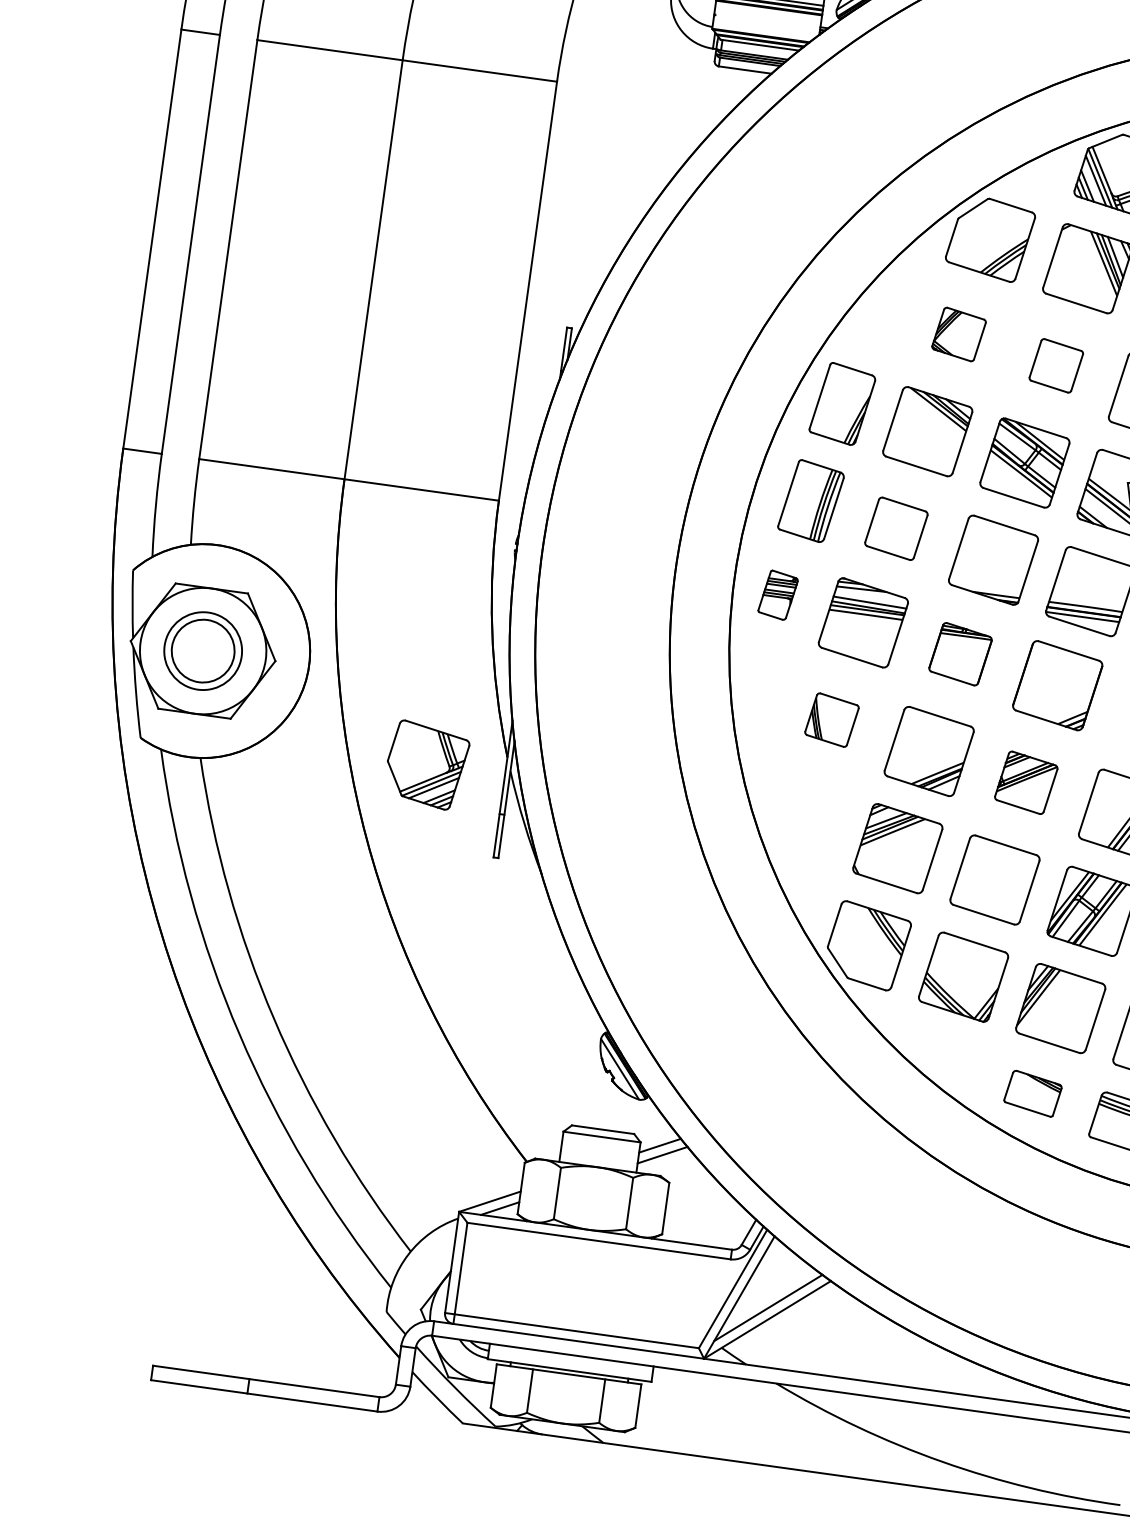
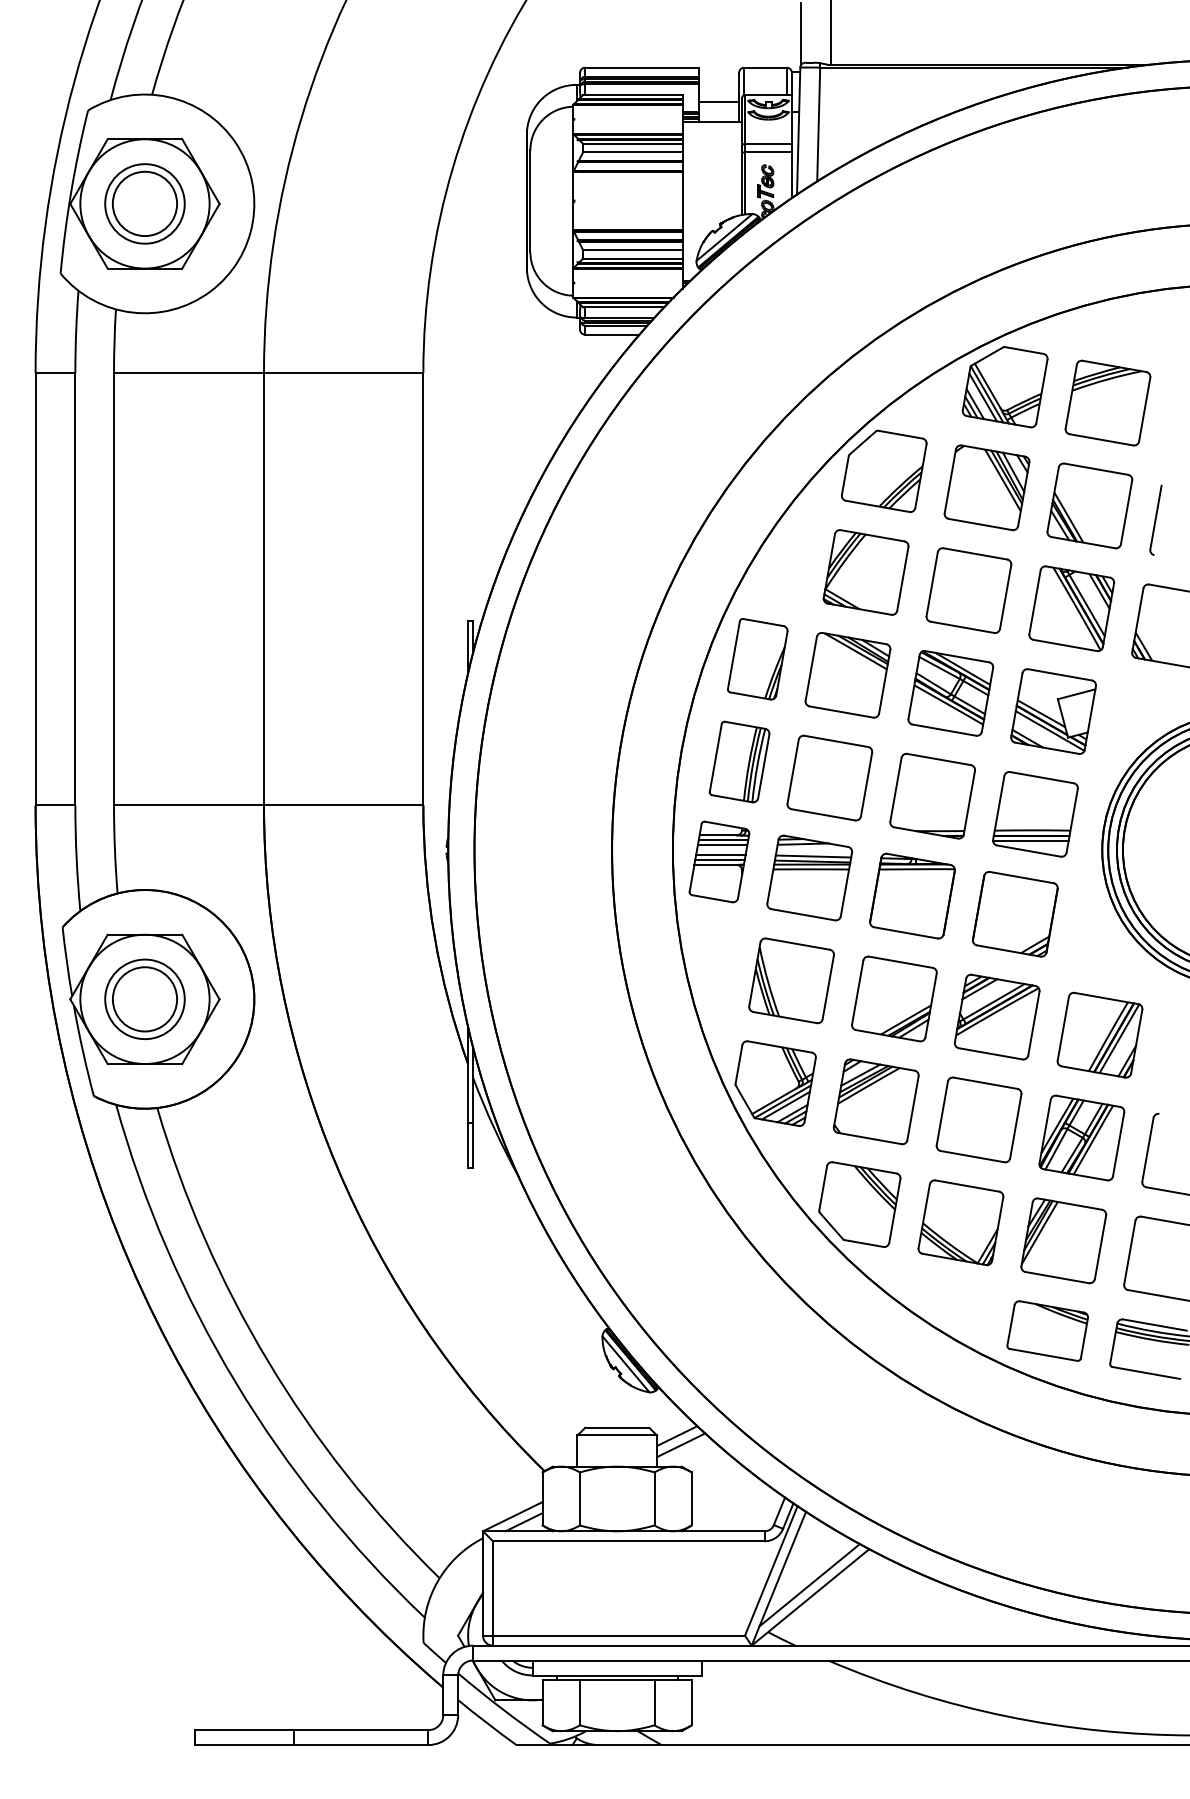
part: (958, 334) -> (865, 572), size x1.67
part: (1055, 365) -> (968, 590), size x1.67
part: (896, 528) -> (829, 777), size x1.43
part: (778, 594) -> (719, 861), size x1.67
part: (960, 653) -> (912, 895), size x1.43
part: (832, 719) -> (791, 980), size x1.67
part: (426, 765) -> (775, 1083), moved
part: (1025, 782) -> (996, 1016), size x1.43
part: (1032, 1093) -> (1047, 1330), size x1.43

